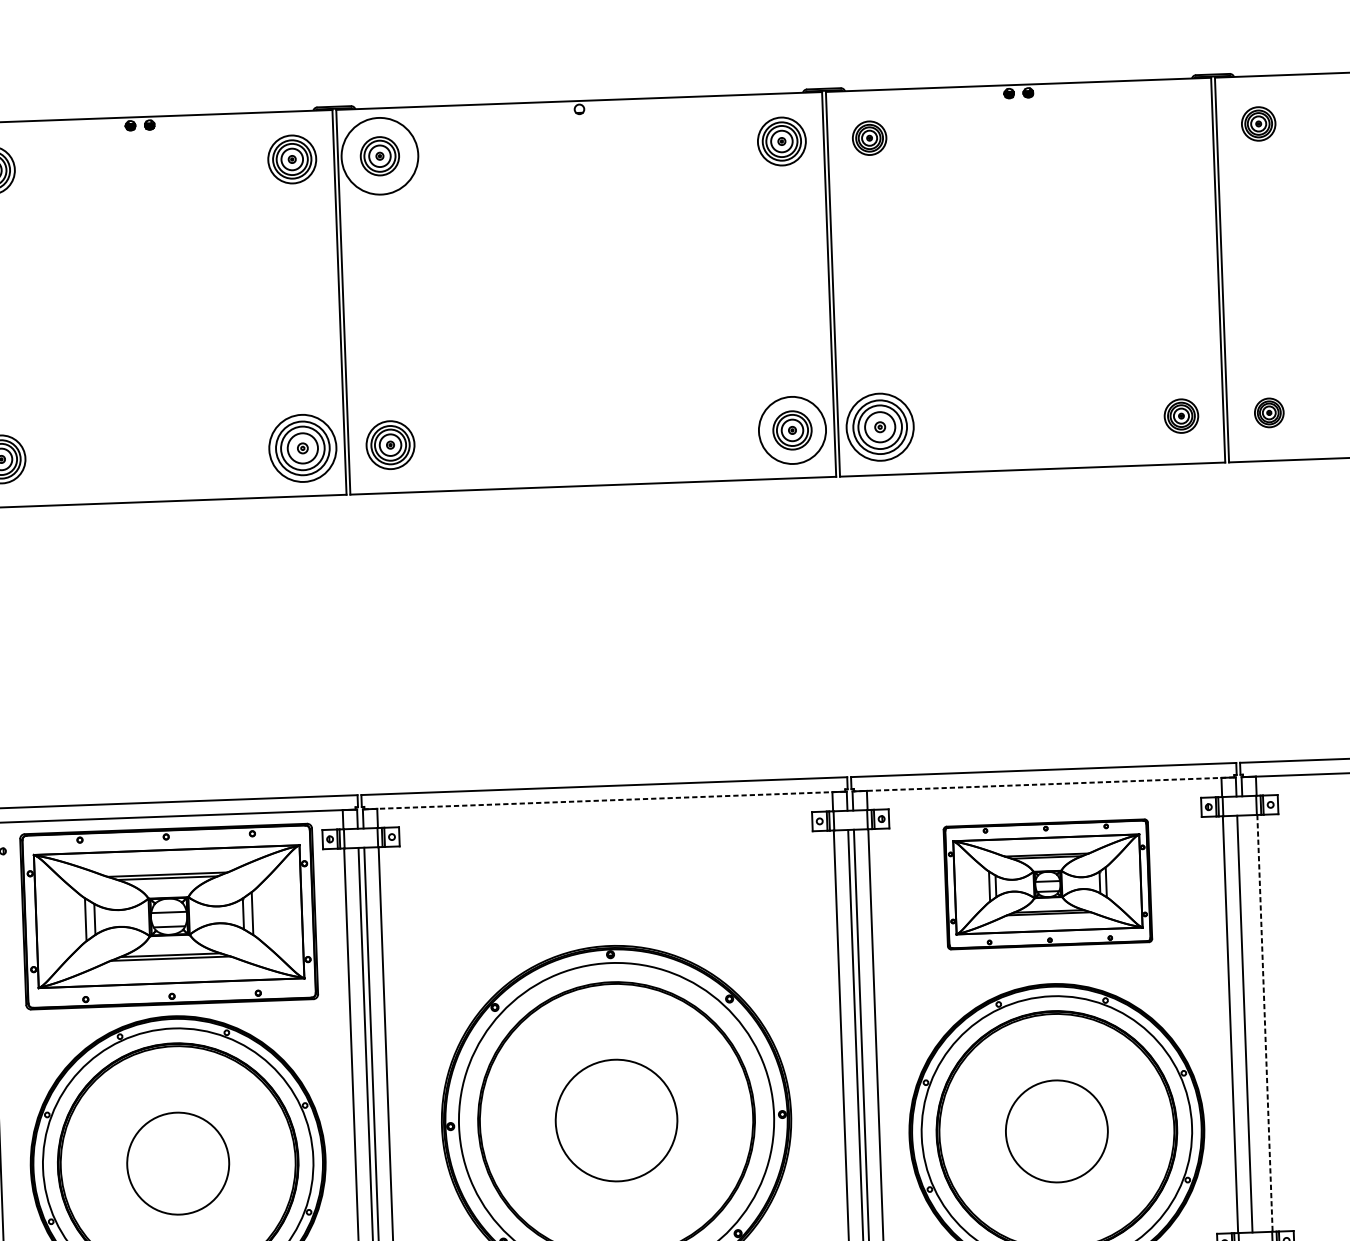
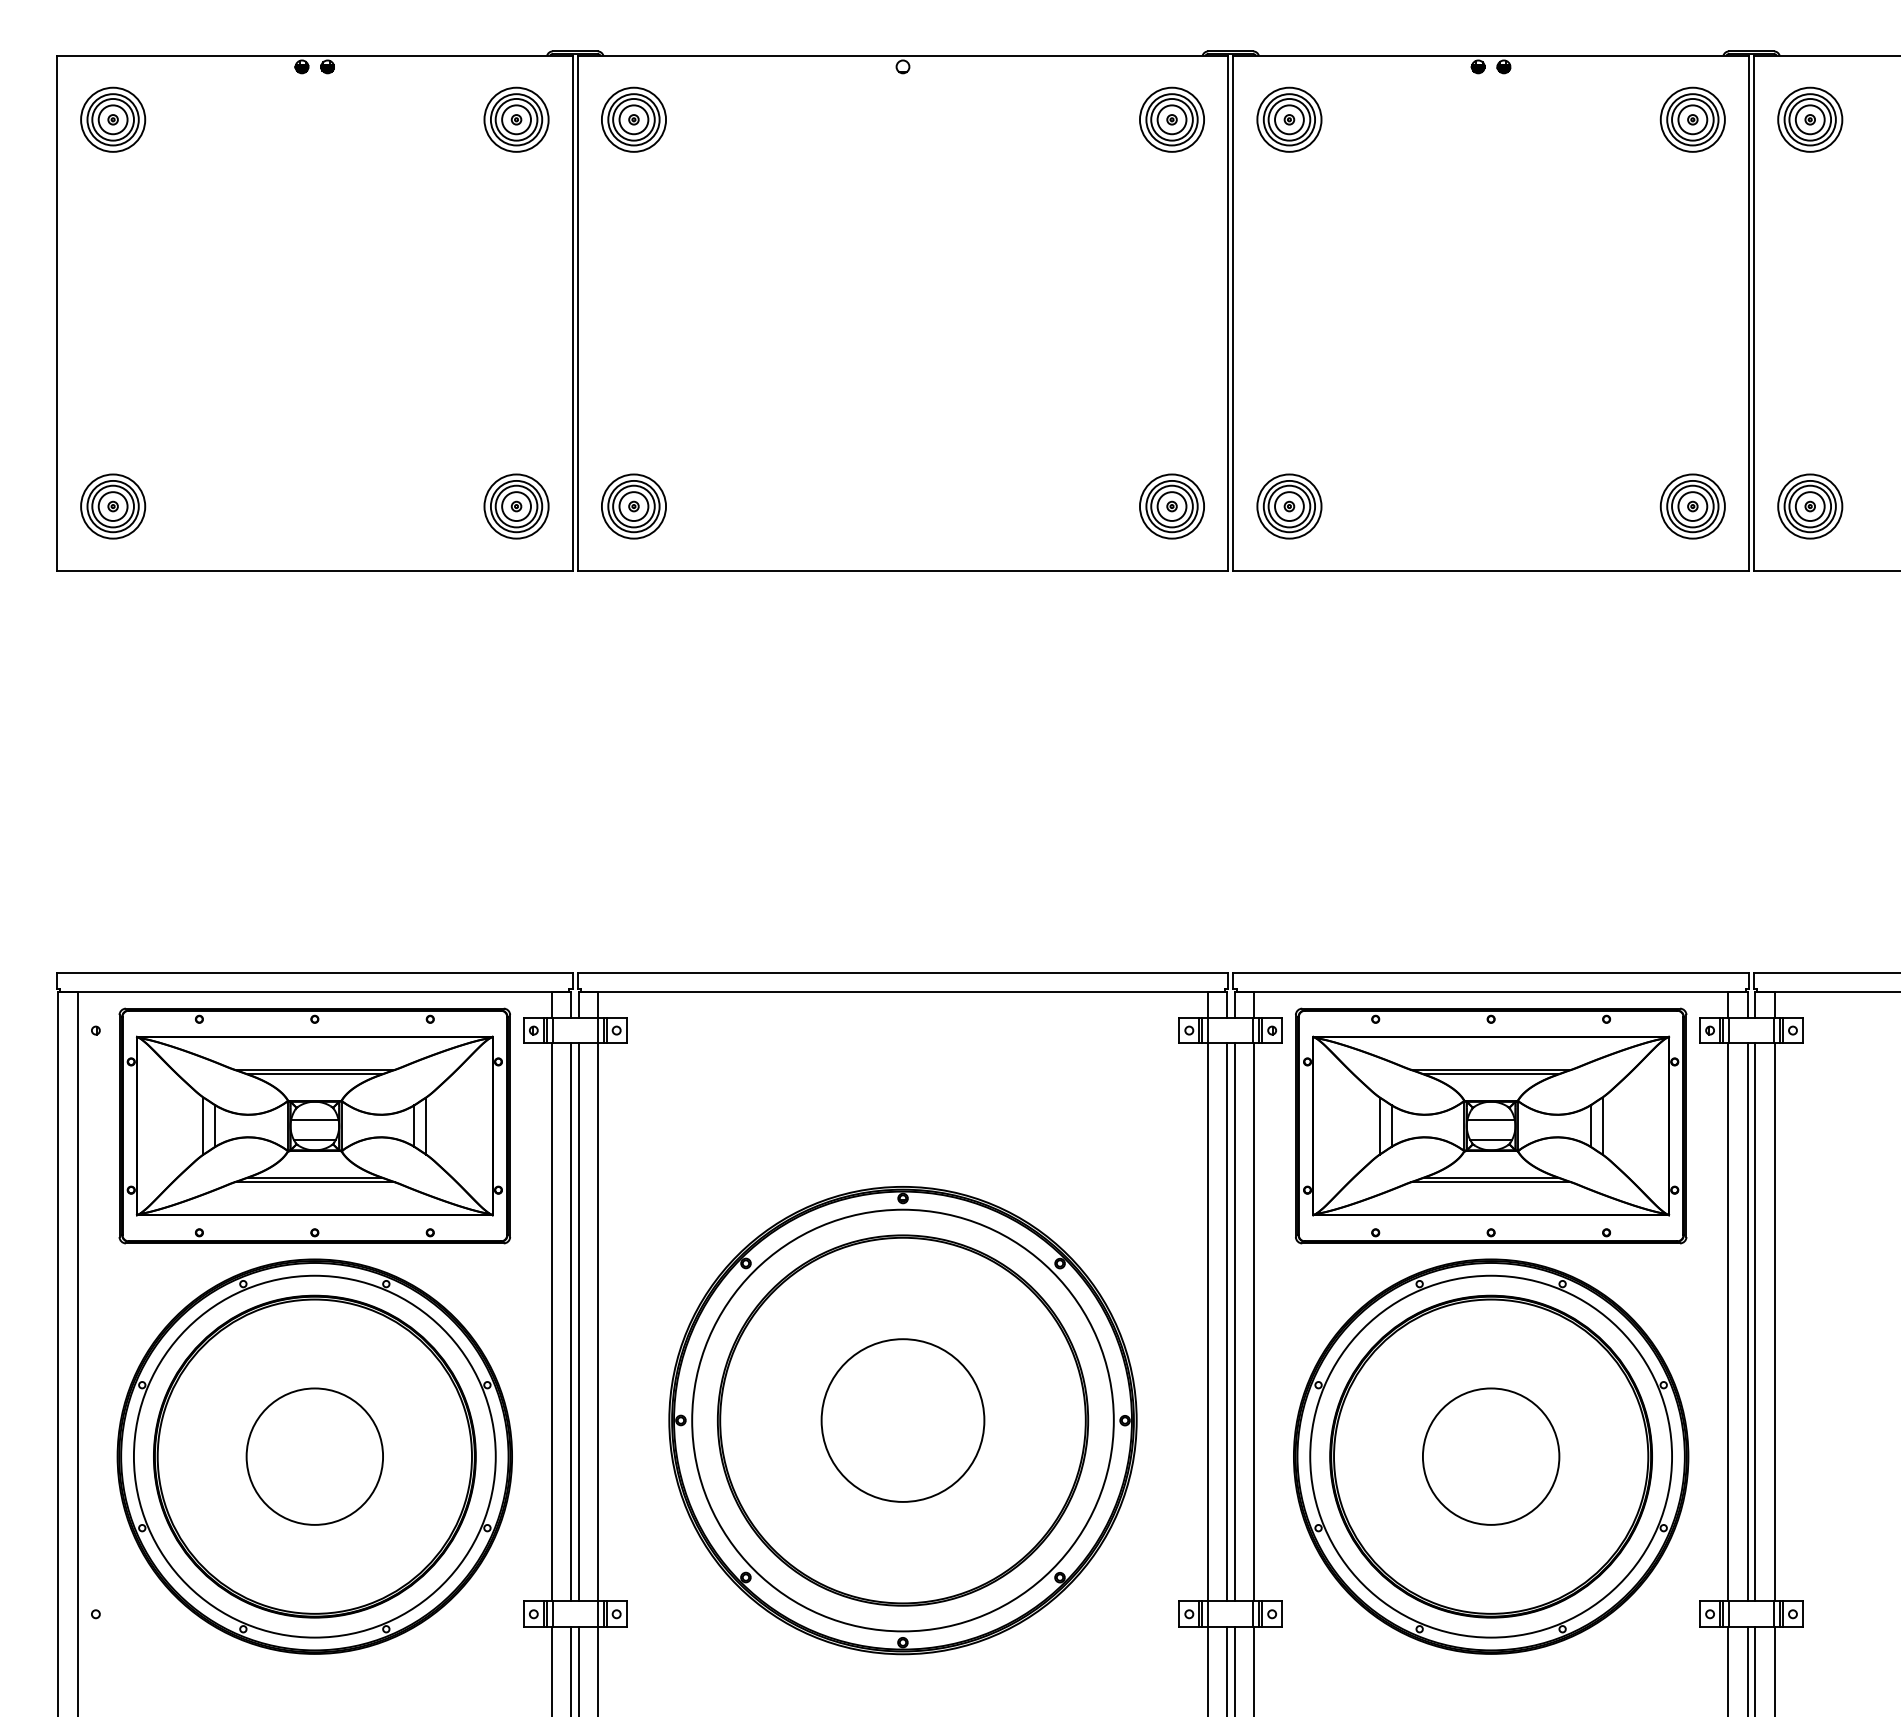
part: (1258, 123) -> (1810, 119), size x1.43
part: (1170, 127) -> (1692, 119), added
part: (869, 138) -> (1289, 119), size x1.43
circle: (379, 156) -> (633, 119), size x0.62
part: (1269, 412) -> (1810, 506), size x1.67
part: (1181, 416) -> (1692, 506), size x1.43
part: (880, 427) -> (1289, 506), size x0.71
circle: (792, 430) -> (1171, 506), size x0.71
part: (302, 448) -> (516, 506), size x0.71
line: (1044, 784) -> (1491, 992), dashed -> solid
line: (605, 800) -> (903, 992), dashed -> solid
part: (1048, 884) -> (1491, 1125), size x1.43
line: (1250, 1023) -> (1755, 1322), added
line: (1264, 1023) -> (1774, 1322), dashed -> solid

